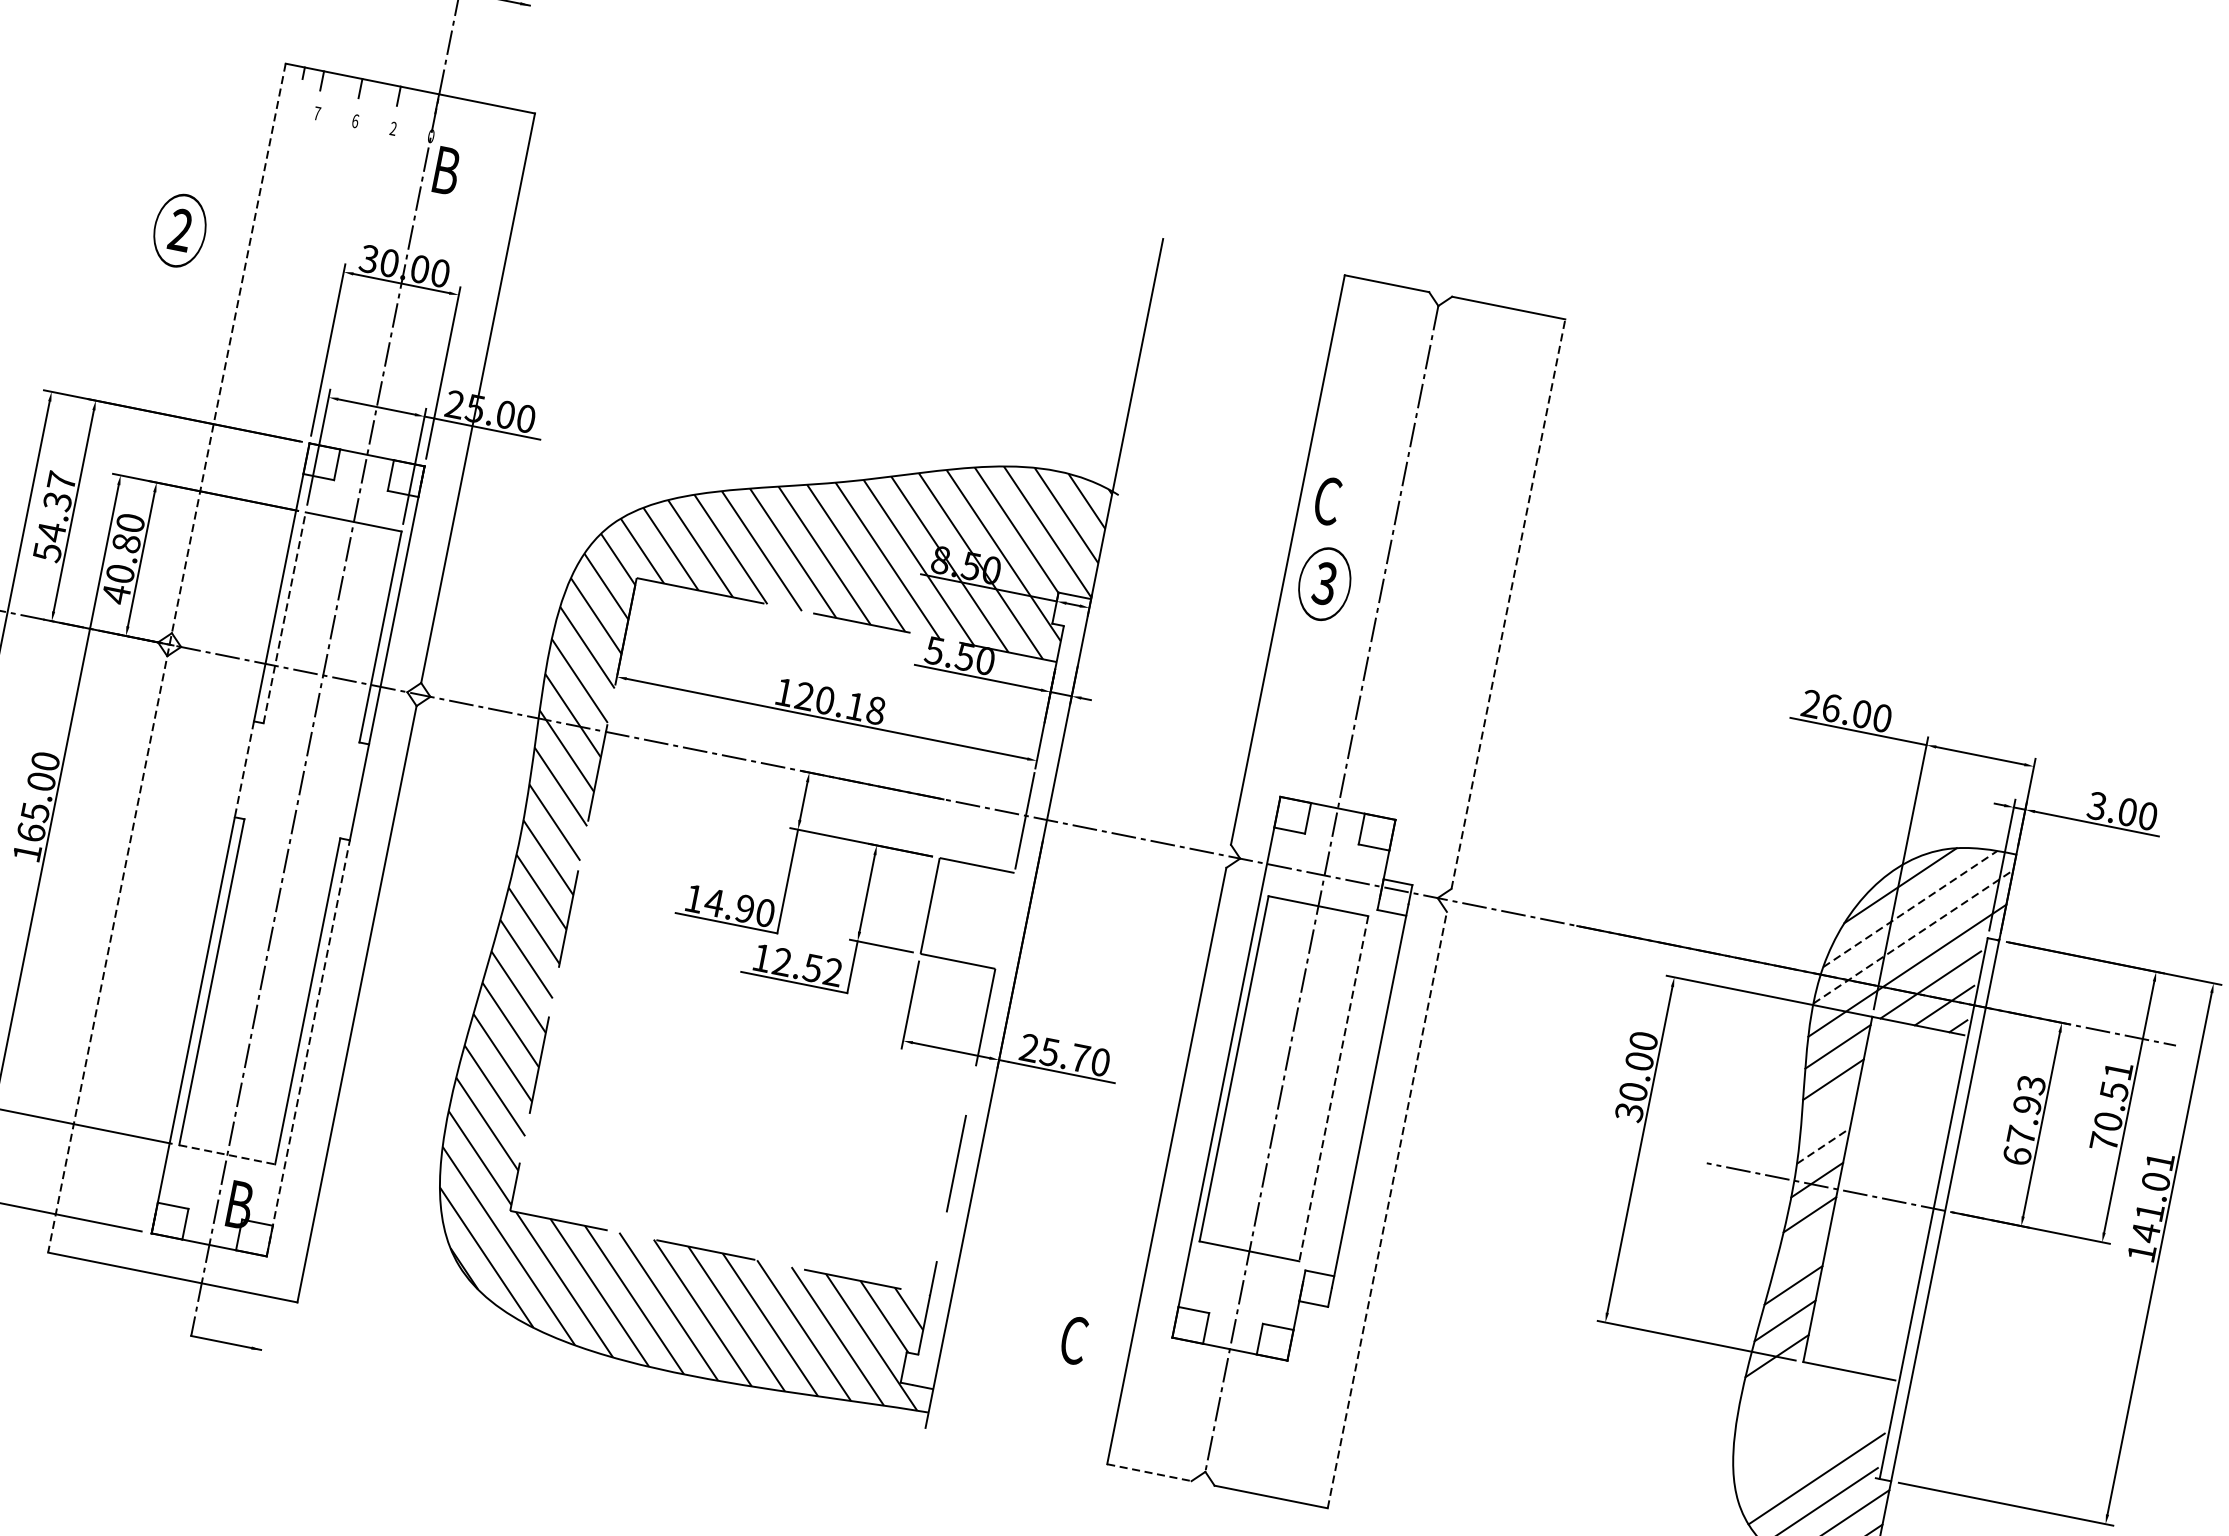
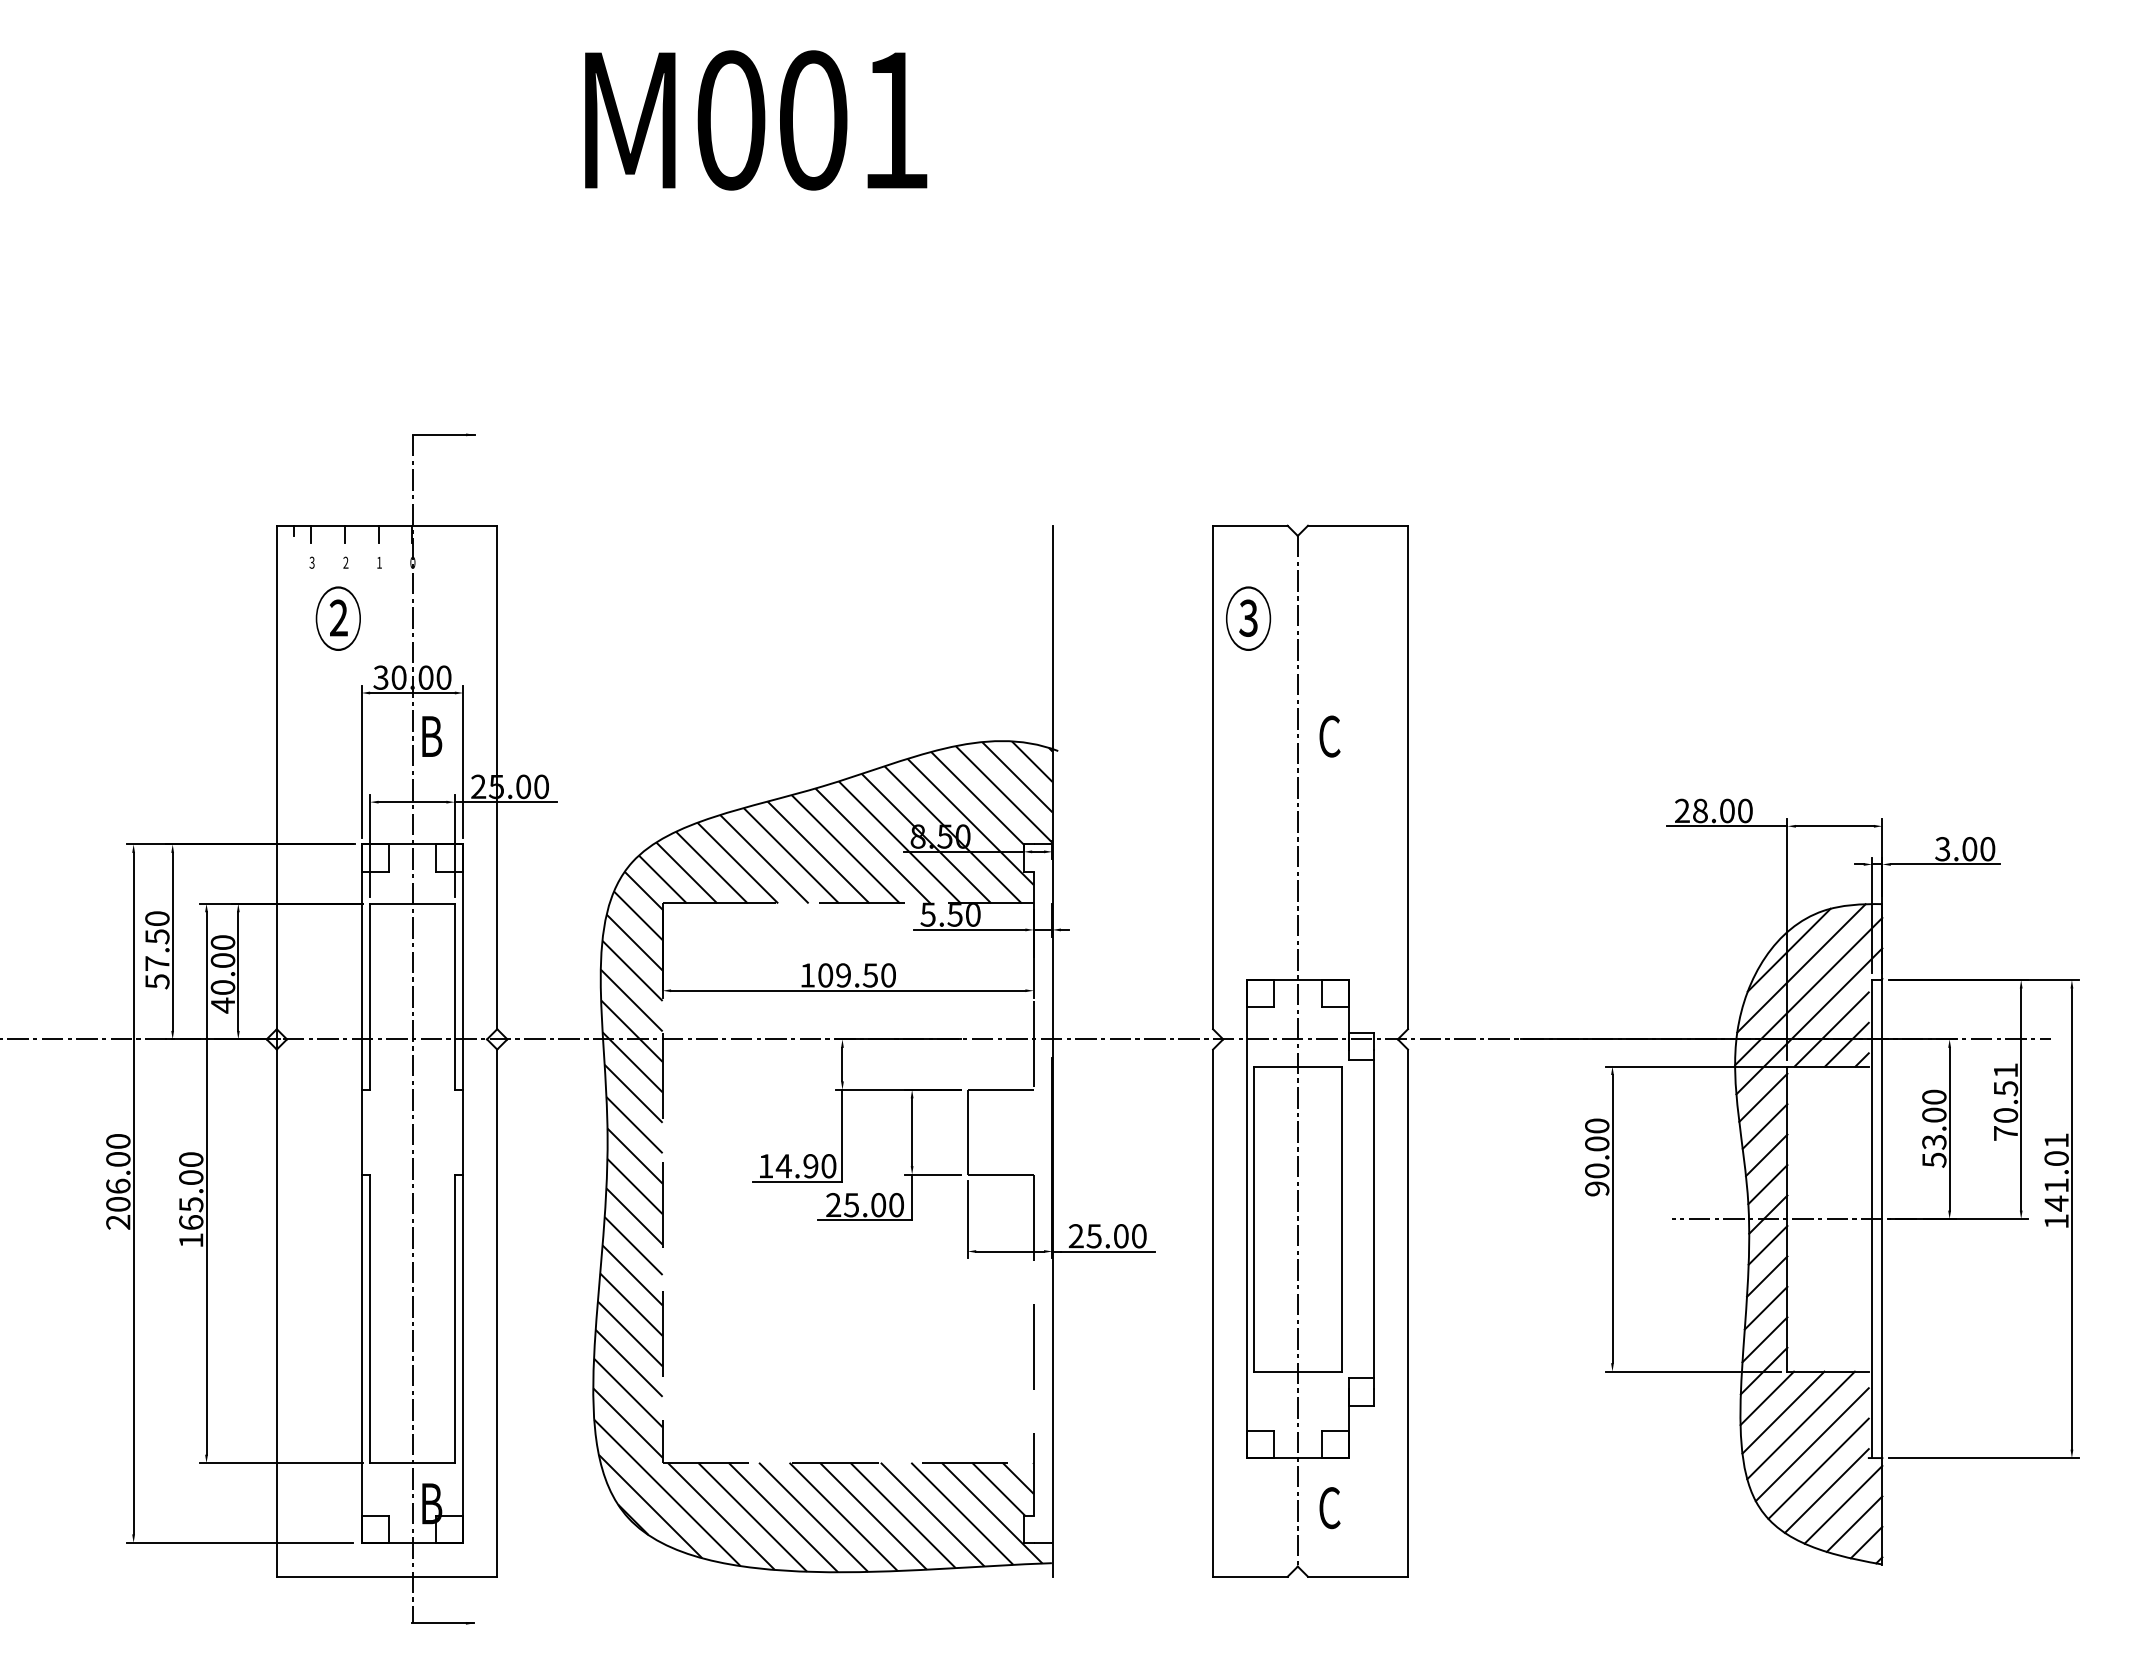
text: (316, 113) -> (311, 562), 7 -> 3
text: (355, 120) -> (345, 562), 6 -> 2
text: (392, 128) -> (378, 562), 2 -> 1
text: (447, 170) -> (432, 736), moved
text: (179, 230) -> (337, 618), moved
text: (1327, 500) -> (1329, 736), moved
text: (56, 507) -> (157, 941), 54.37 -> 57.50
text: (127, 543) -> (223, 960), 40.80 -> 40.00
text: (1324, 583) -> (1248, 618), moved
line: (1508, 604) -> (1408, 777), dashed -> solid
line: (285, 617) -> (370, 996), dashed -> solid
line: (166, 658) -> (276, 1051), dashed -> solid
text: (840, 703) -> (857, 975), 120.18 -> 109.50
text: (1831, 707) -> (1700, 810), 26.00 -> 28.00
line: (244, 770) -> (361, 1133), dashed -> solid
line: (1910, 909) -> (1801, 968), dashed -> solid
line: (1914, 936) -> (1809, 991), dashed -> solid
text: (796, 965) -> (864, 1205), 12.52 -> 25.00
line: (308, 1047) -> (463, 1358), dashed -> solid
text: (1080, 1058) -> (1121, 1236), 25.70 -> 25.00
line: (1333, 1089) -> (1341, 1219), dashed -> solid
text: (1629, 1111) -> (1597, 1188), 30.00 -> 90.00
line: (1828, 1112) -> (1766, 1155), added
text: (2024, 1120) -> (1934, 1128), 67.93 -> 53.00
line: (1823, 1145) -> (1767, 1184), dashed -> solid
line: (227, 1155) -> (412, 1463), dashed -> solid
line: (1387, 1210) -> (1408, 1313), dashed -> solid
line: (1802, 1249) -> (1767, 1276), added
text: (1073, 1340) -> (1329, 1508), moved
line: (1774, 1387) -> (1767, 1398), added
line: (1789, 1407) -> (1783, 1412), added
line: (1805, 1425) -> (1800, 1425), added
line: (1814, 1449) -> (1811, 1444), added
line: (1149, 1472) -> (1250, 1576), dashed -> solid

